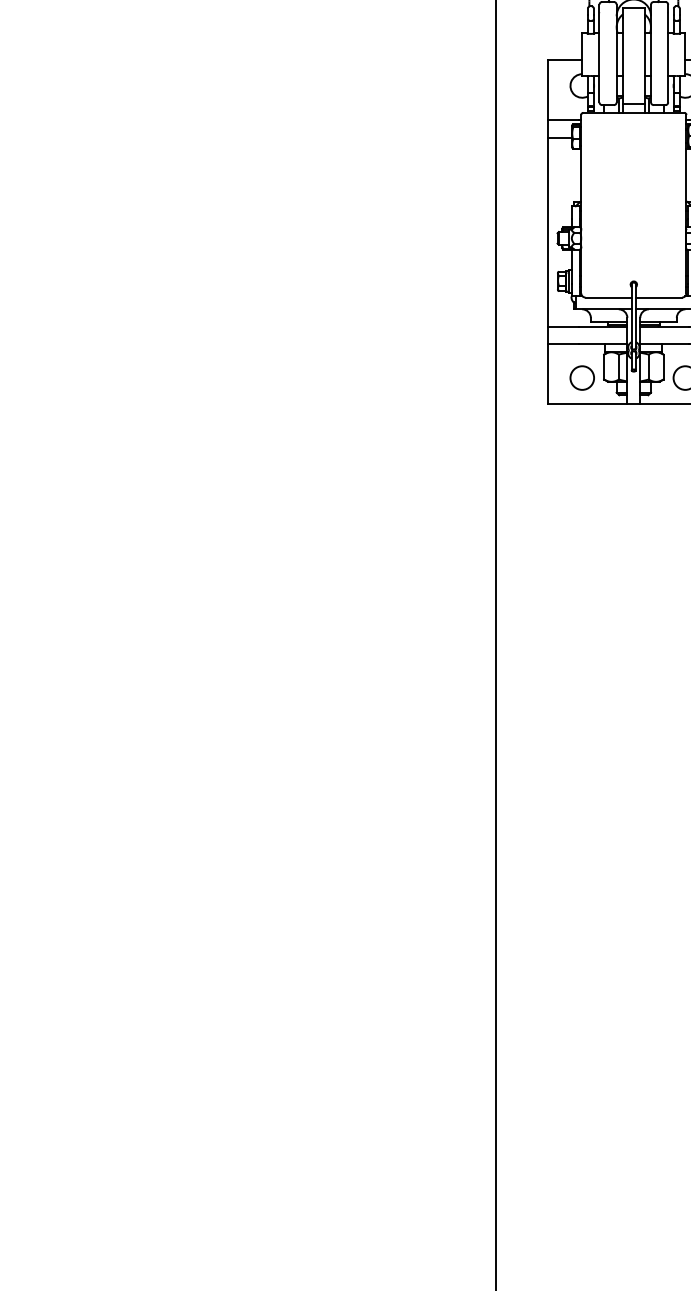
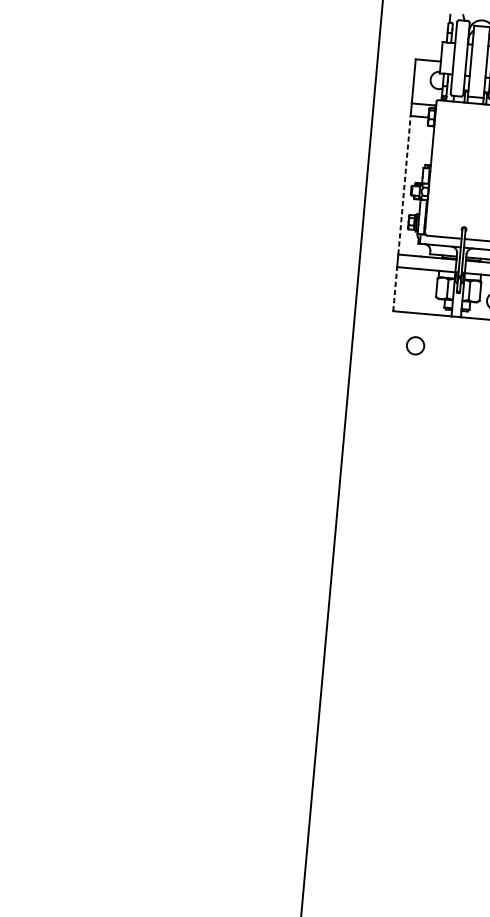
line: (547, 232) -> (404, 185), solid -> dashed
line: (547, 373) -> (394, 288), solid -> dashed
circle: (581, 377) -> (415, 345), moved

